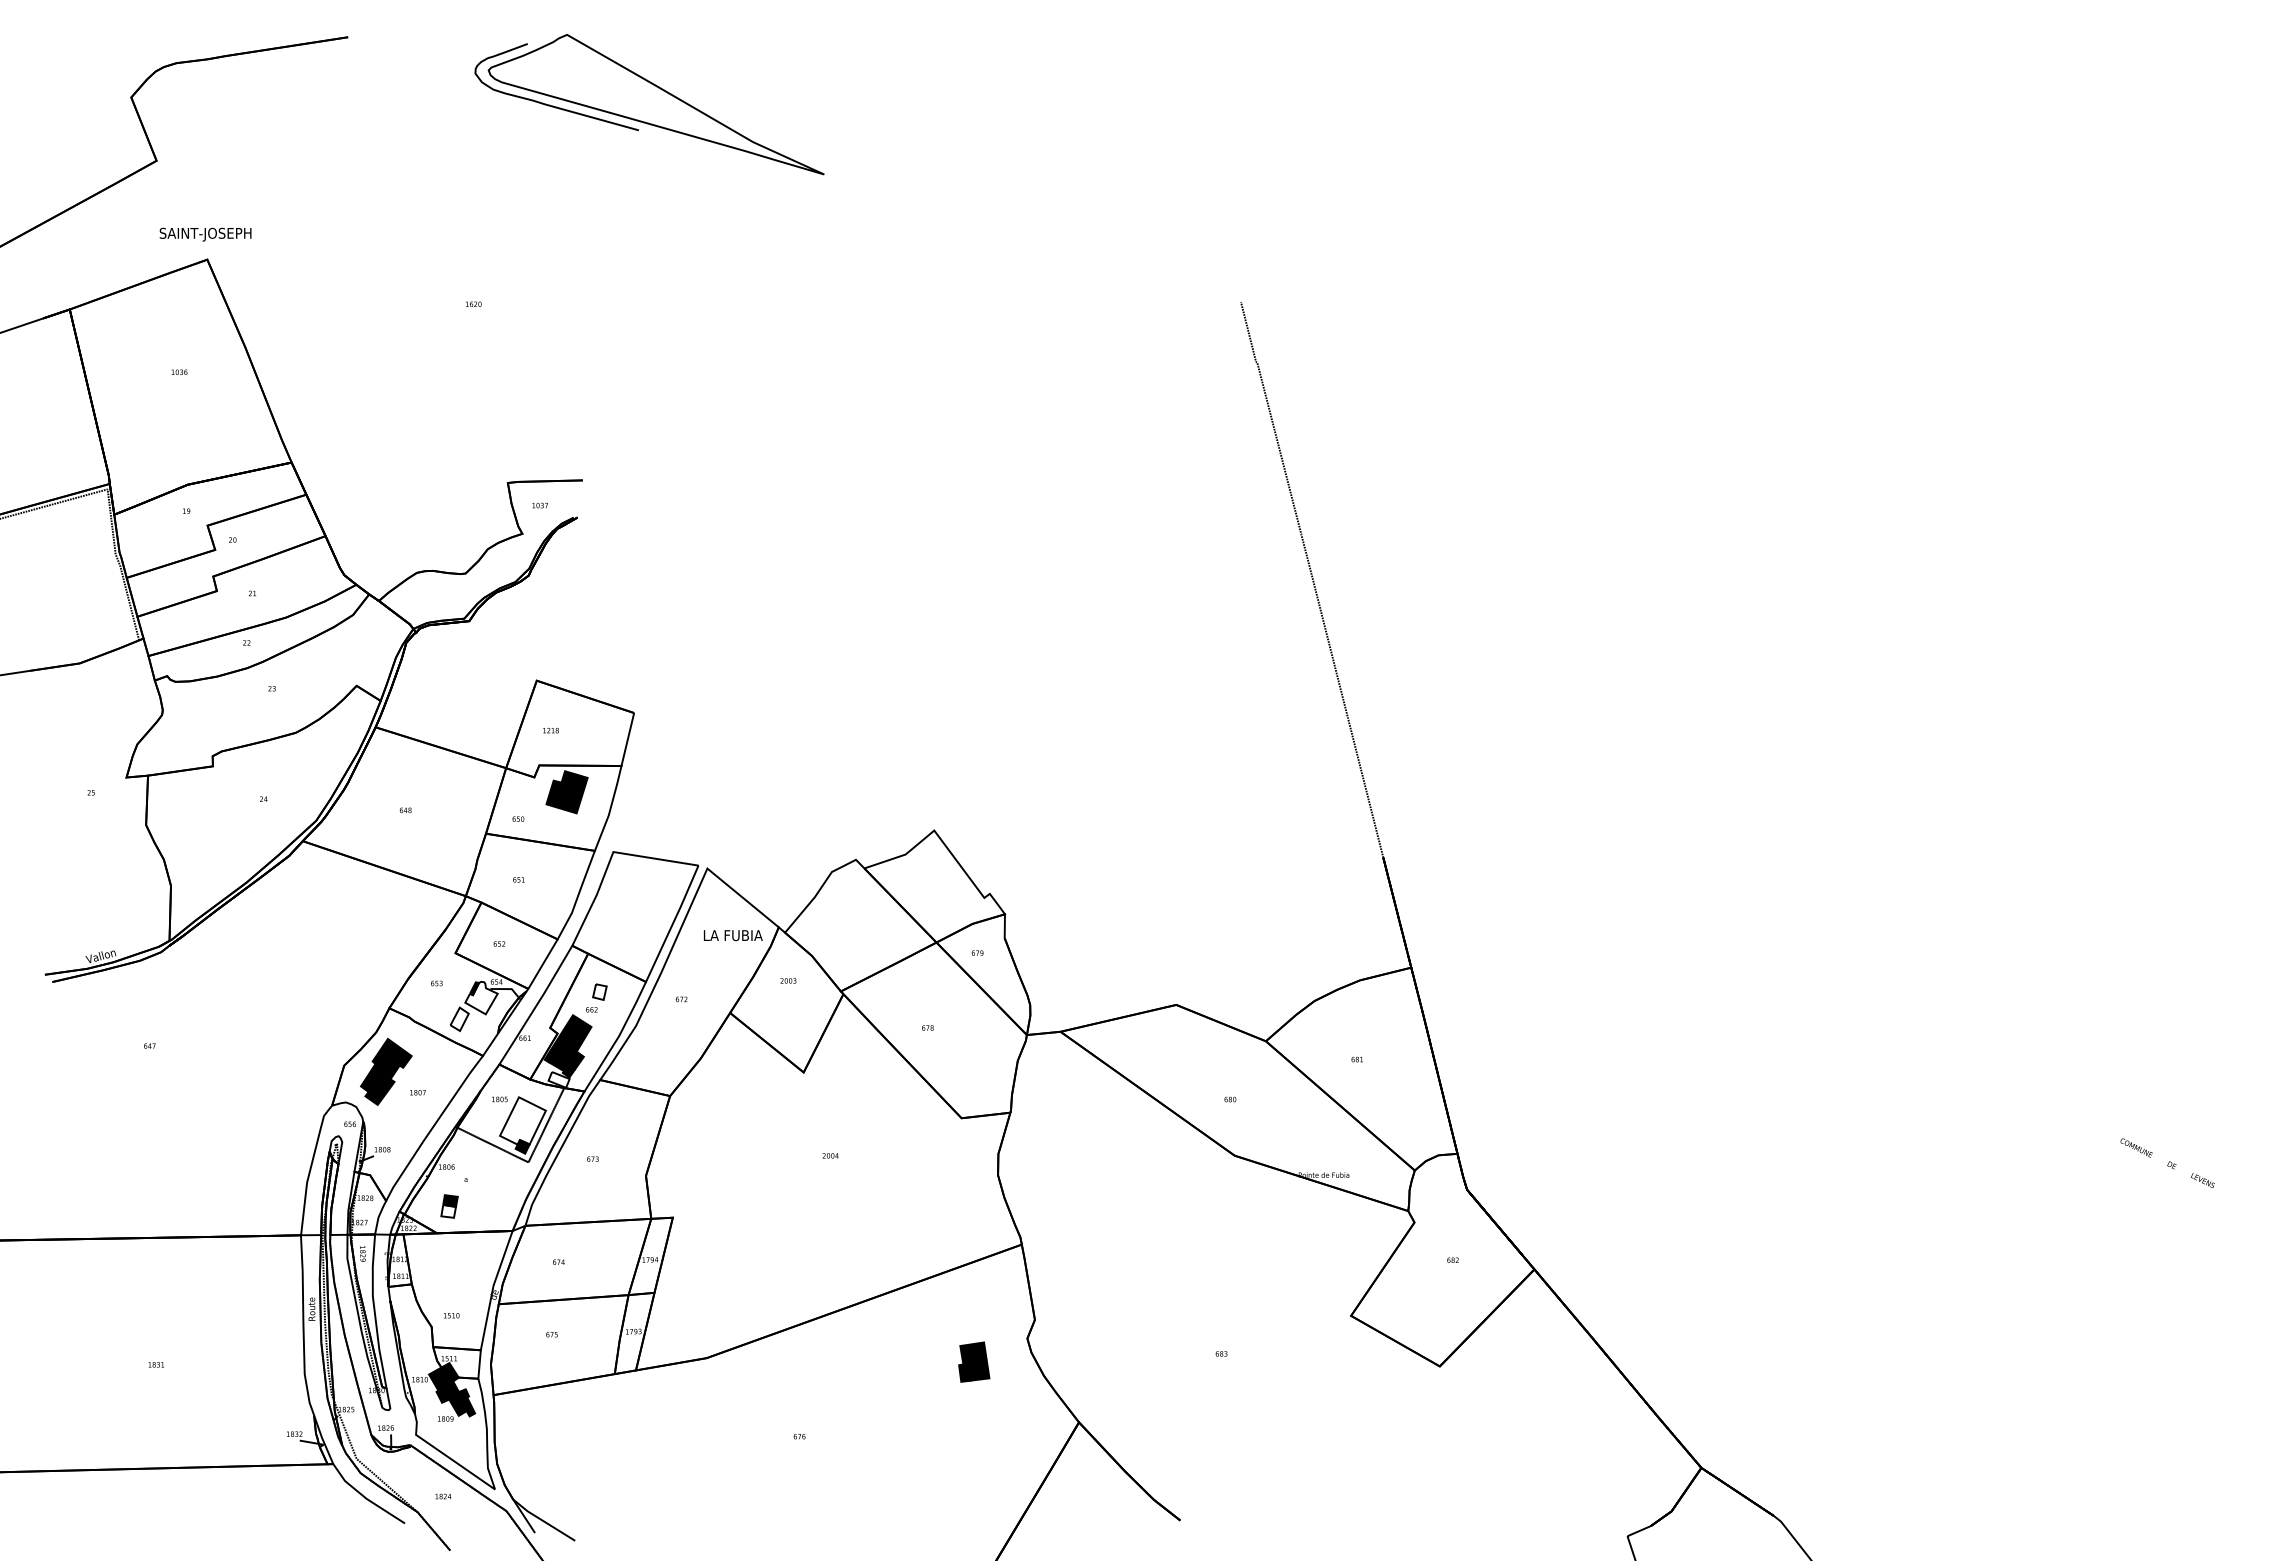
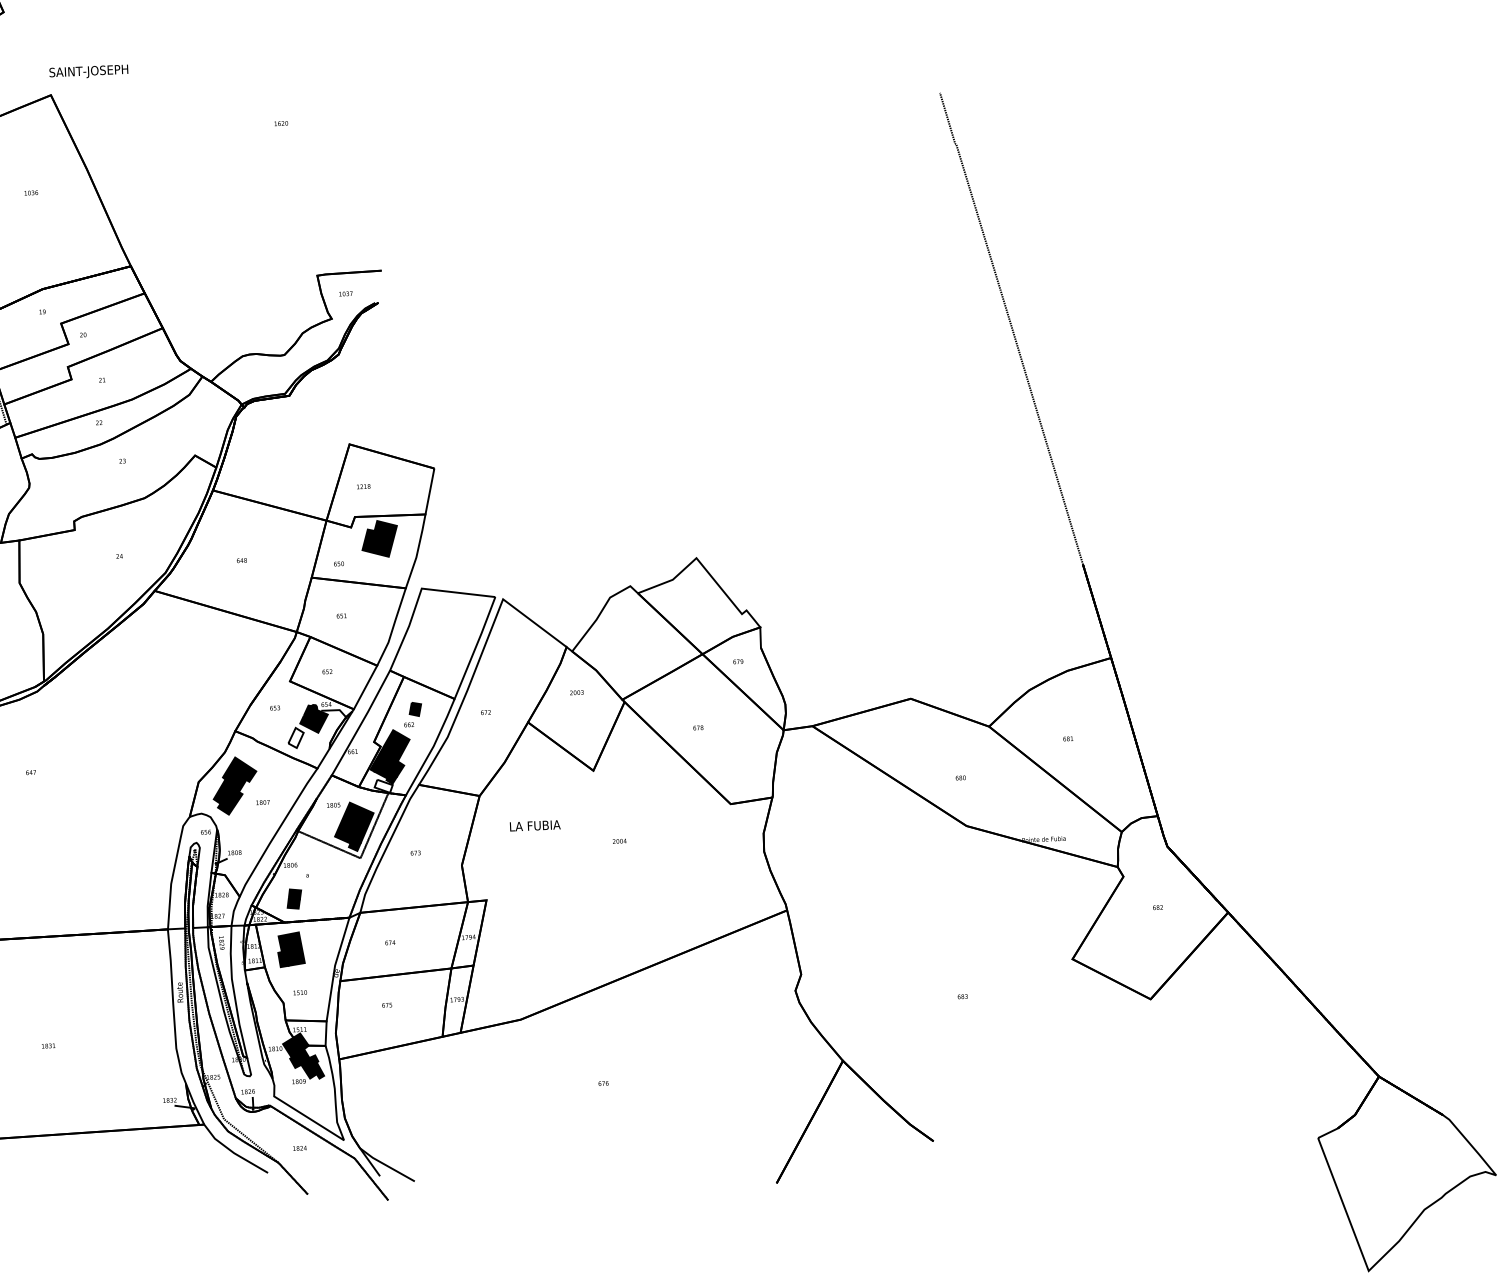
text: (205, 234) -> (88, 71), moved
text: (732, 935) -> (534, 825), moved
fill: (599, 992) -> (415, 709), added
fill: (481, 997) -> (313, 718), added
fill: (522, 1120) -> (353, 822), added
fill: (448, 1210) -> (293, 902), added
part: (974, 1361) -> (291, 949), moved

